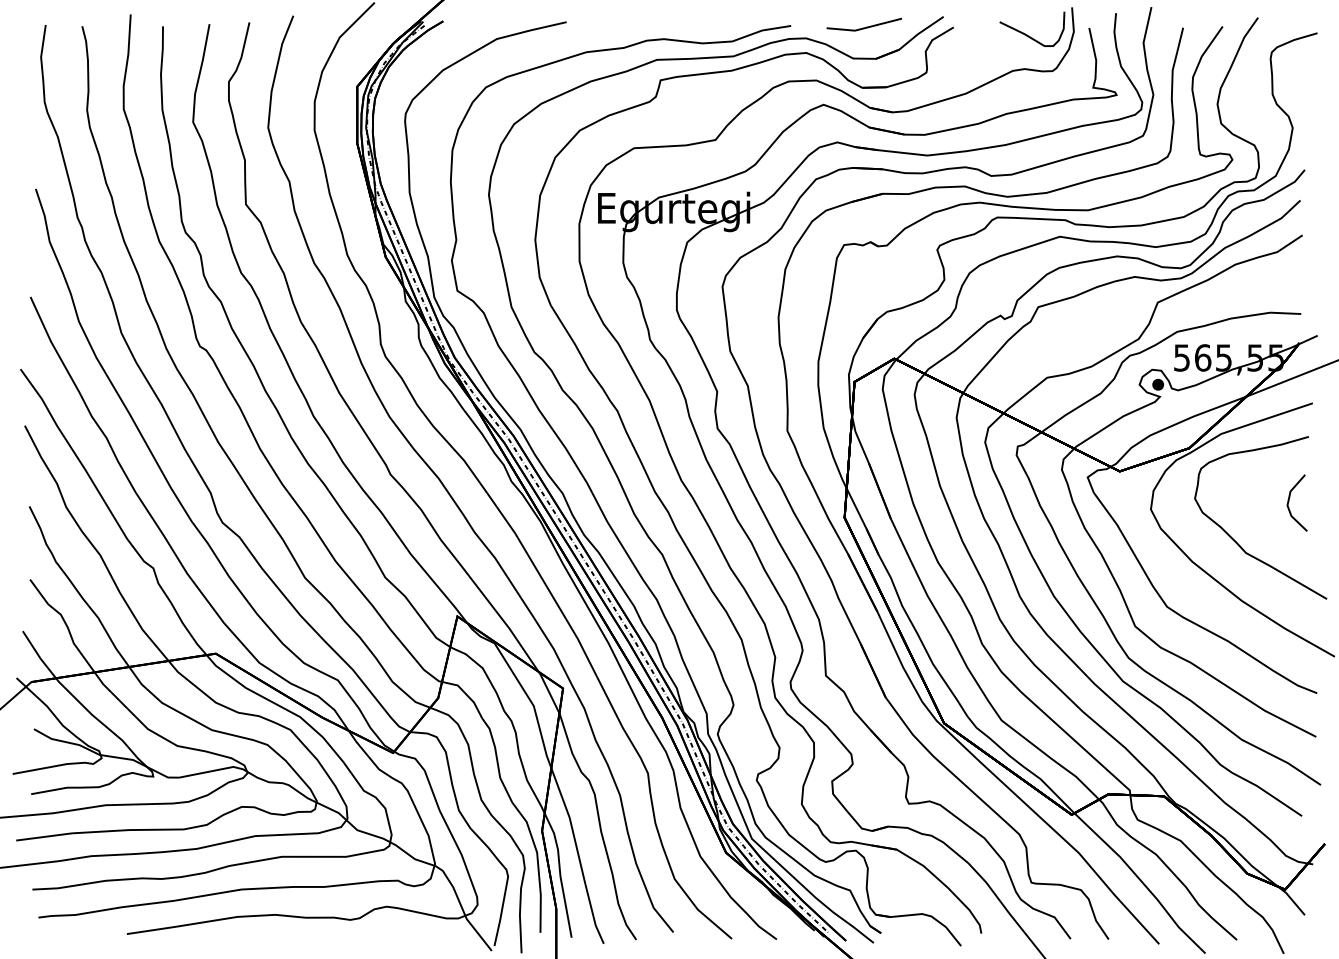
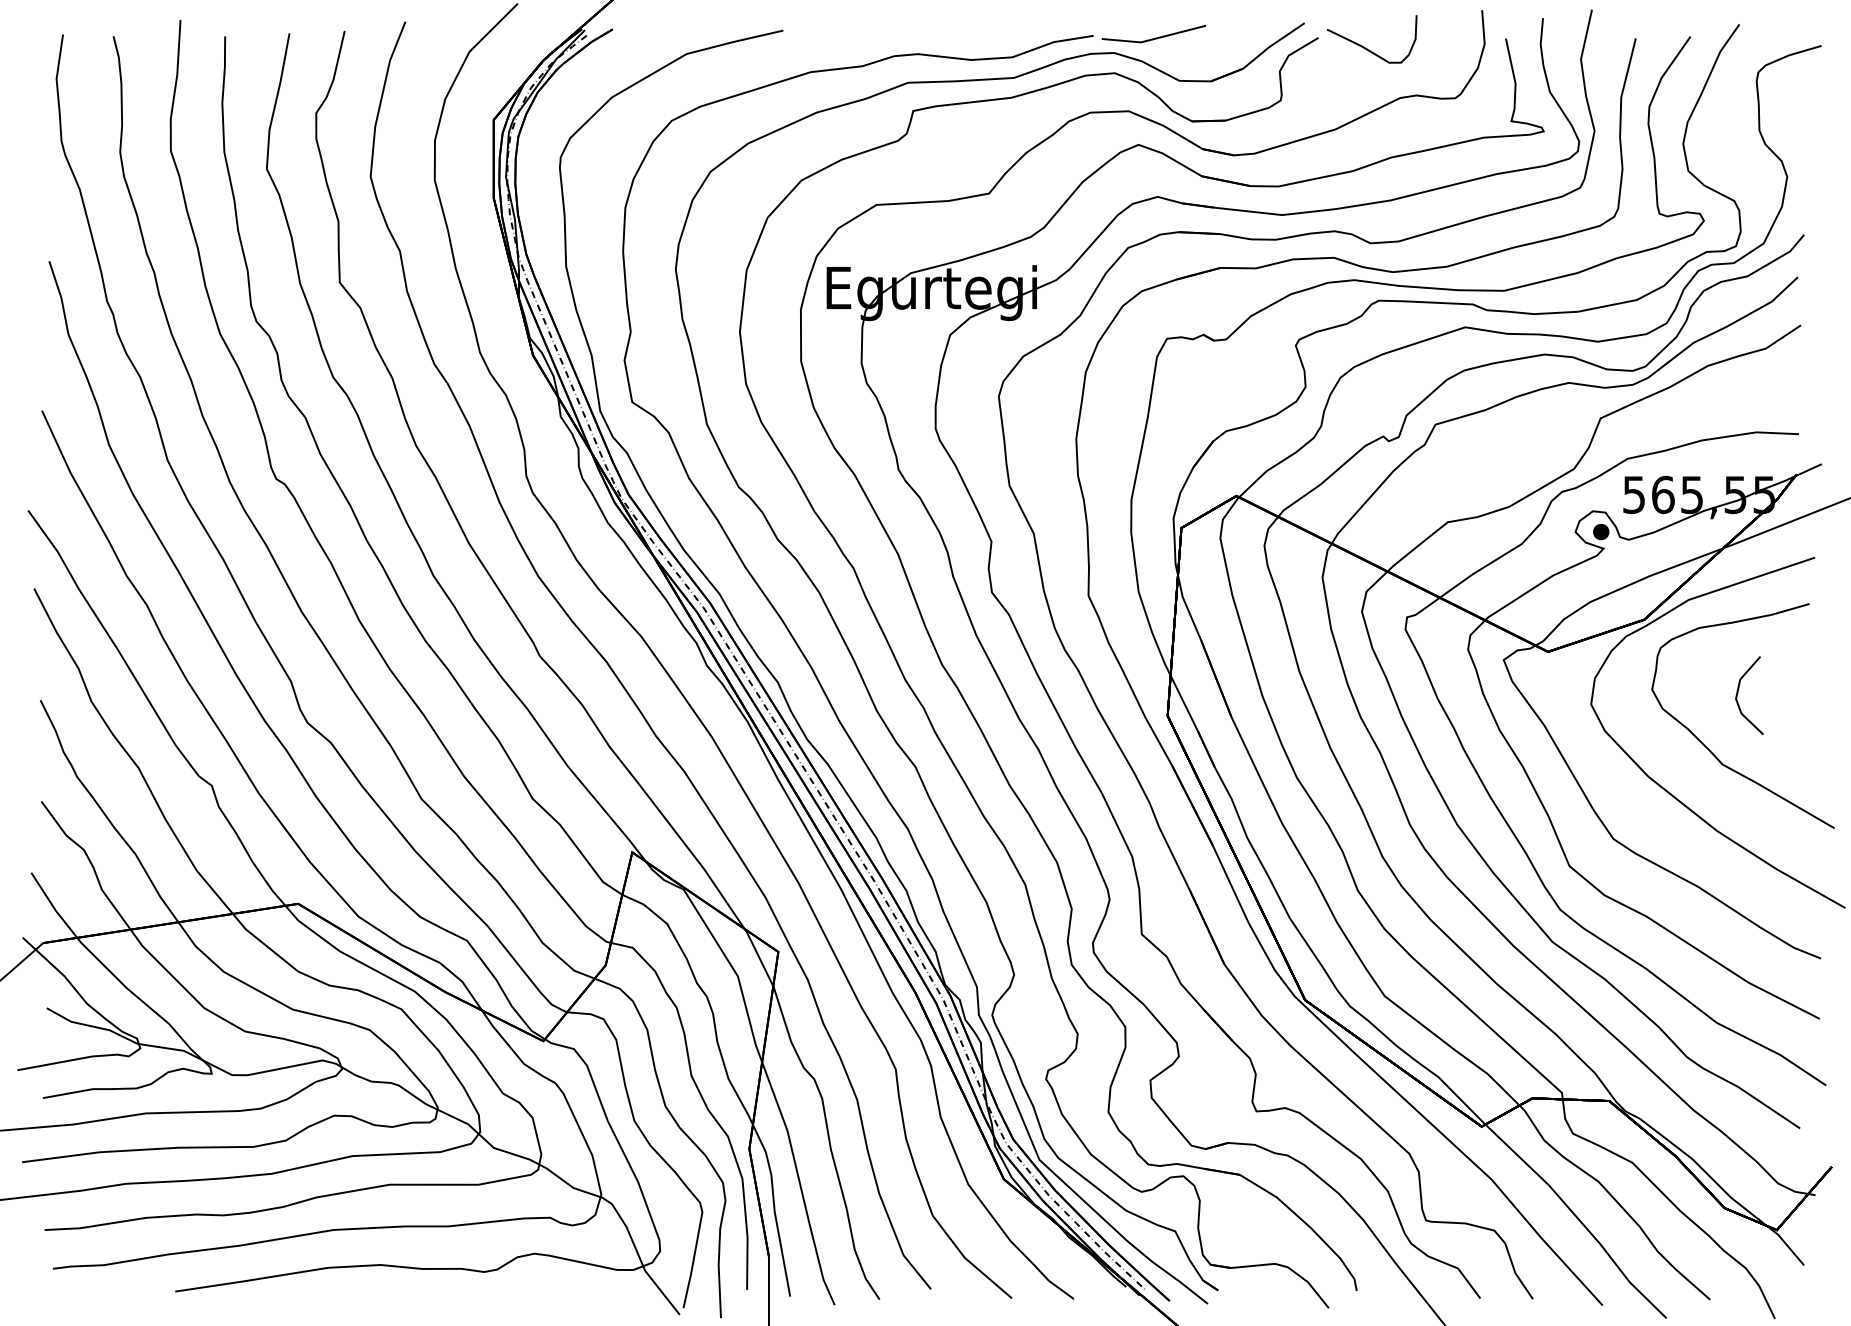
line: (865, 27) -> (1155, 37), moved
curve: (1028, 35) -> (1367, 48), moved
line: (1289, 501) -> (1738, 693), moved

